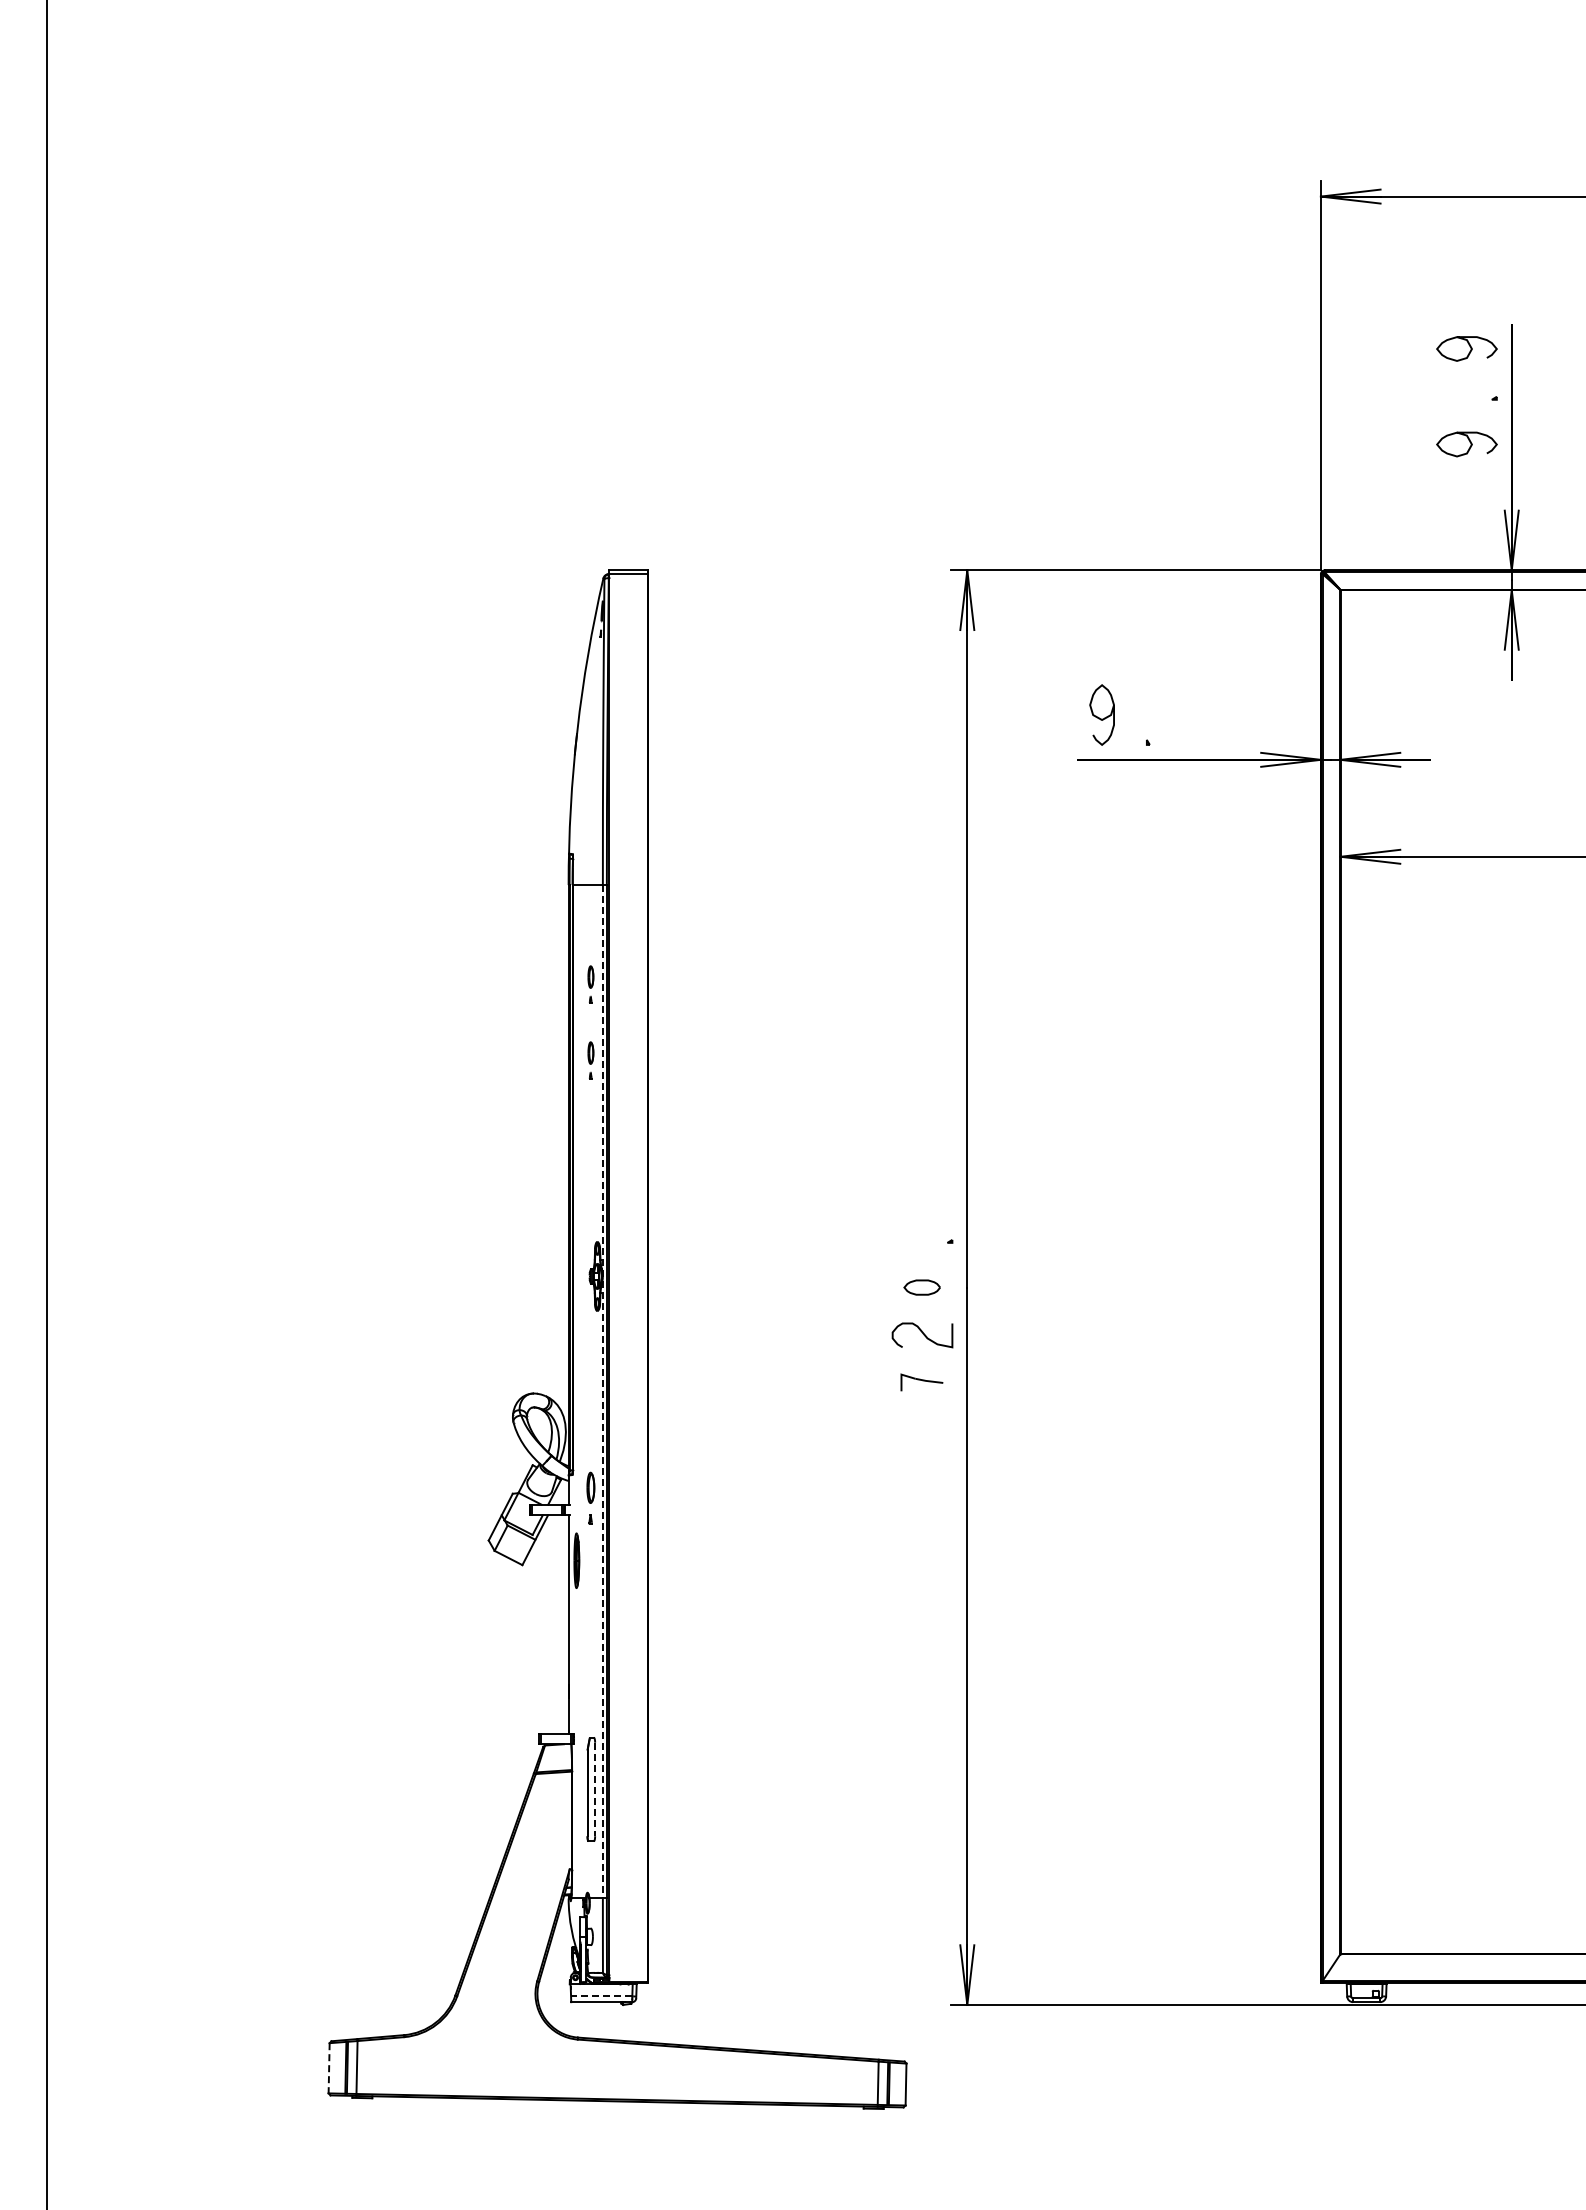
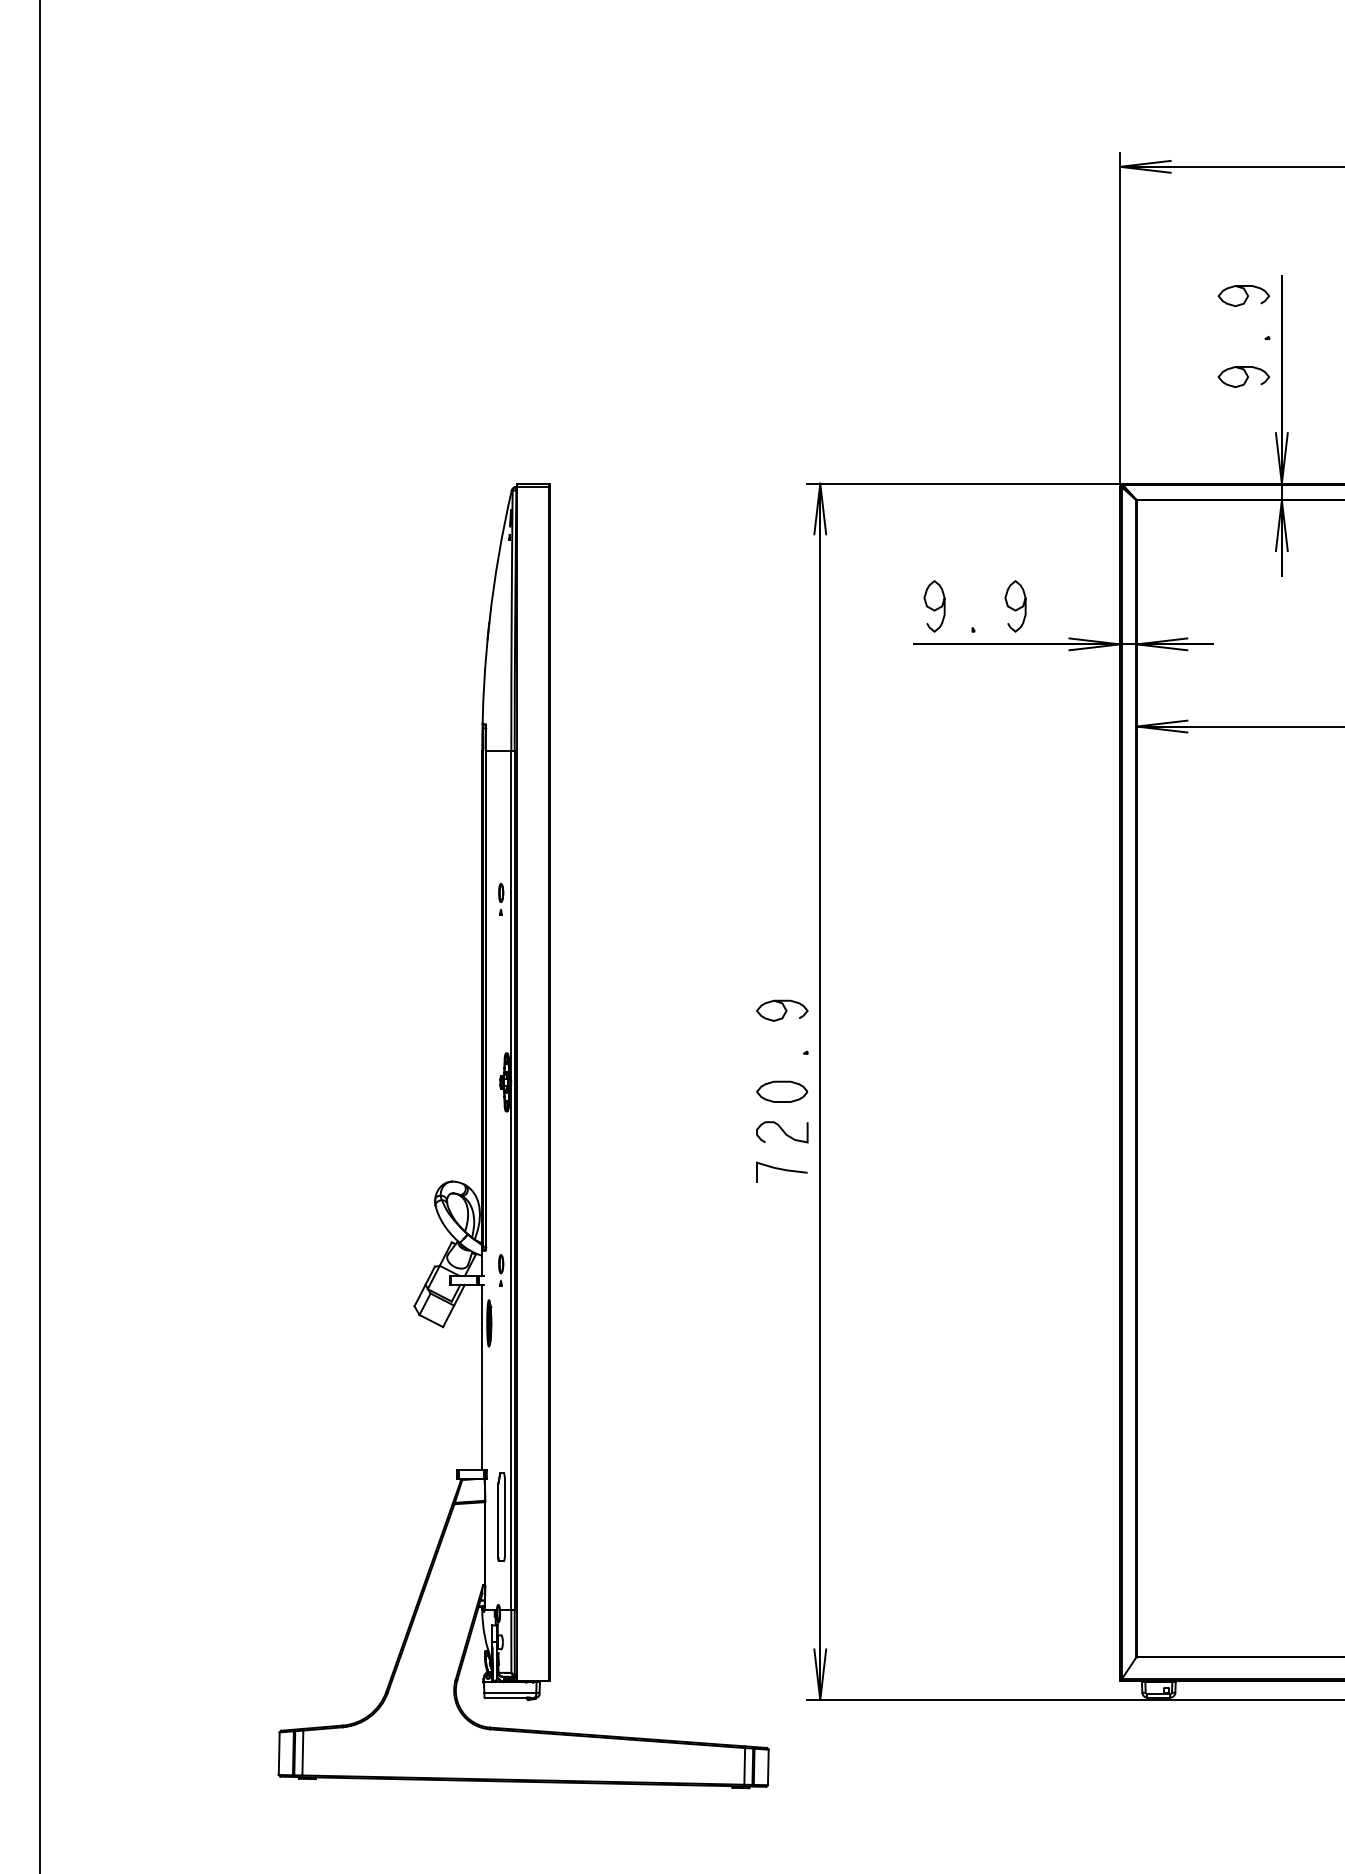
curve: (1195, 717) -> (1013, 608), added
part: (590, 984) -> (500, 834), removed
curve: (925, 1190) -> (784, 1009), added
part: (921, 1287) -> (781, 1091), size x1.67
part: (921, 1382) -> (781, 1172), size x1.43
line: (602, 1391) -> (510, 1179), dashed -> solid
part: (590, 1498) -> (500, 1270), size x0.71
line: (595, 1789) -> (505, 1517), dashed -> solid
line: (601, 1996) -> (510, 1692), dashed -> solid
line: (329, 2068) -> (279, 1753), dashed -> solid

